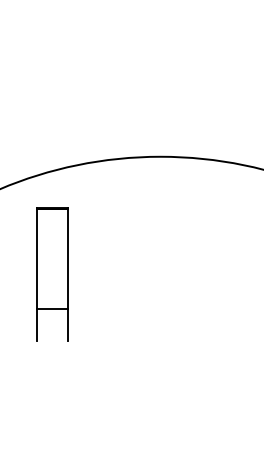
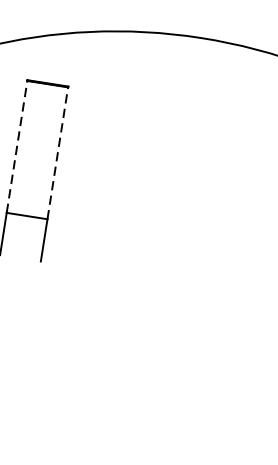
line: (36, 258) -> (16, 146), solid -> dashed
line: (67, 258) -> (57, 152), solid -> dashed

